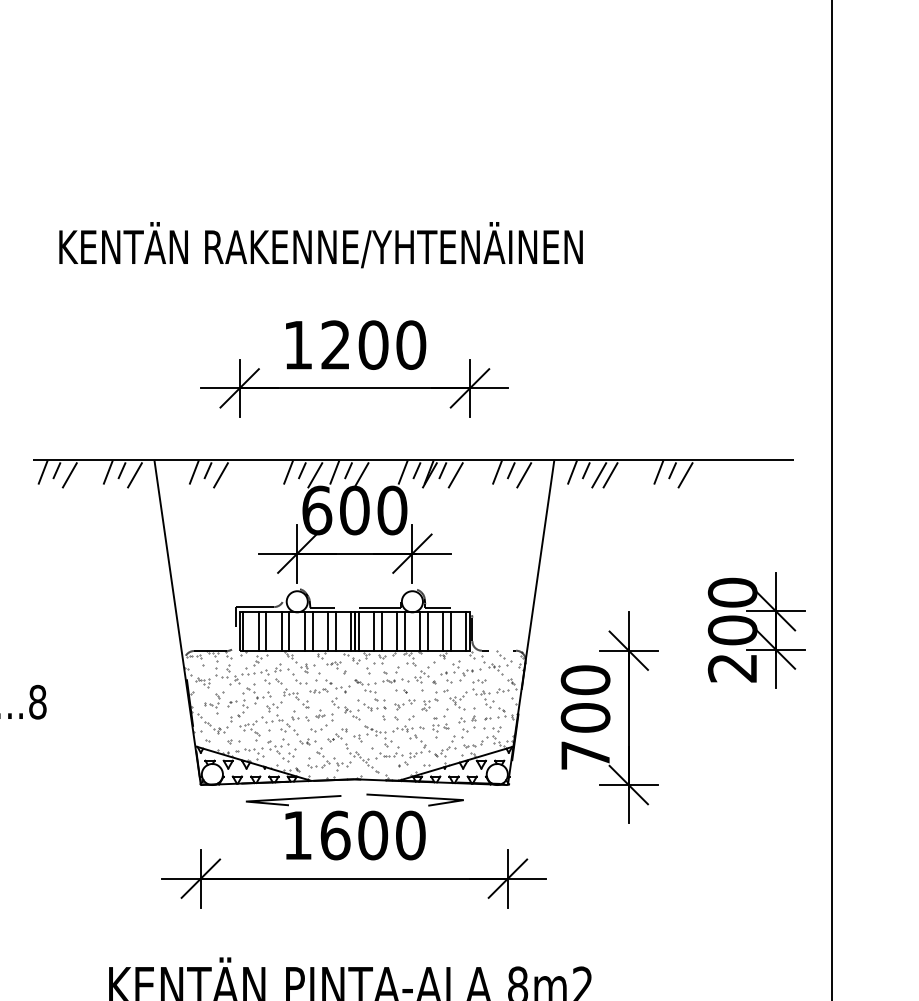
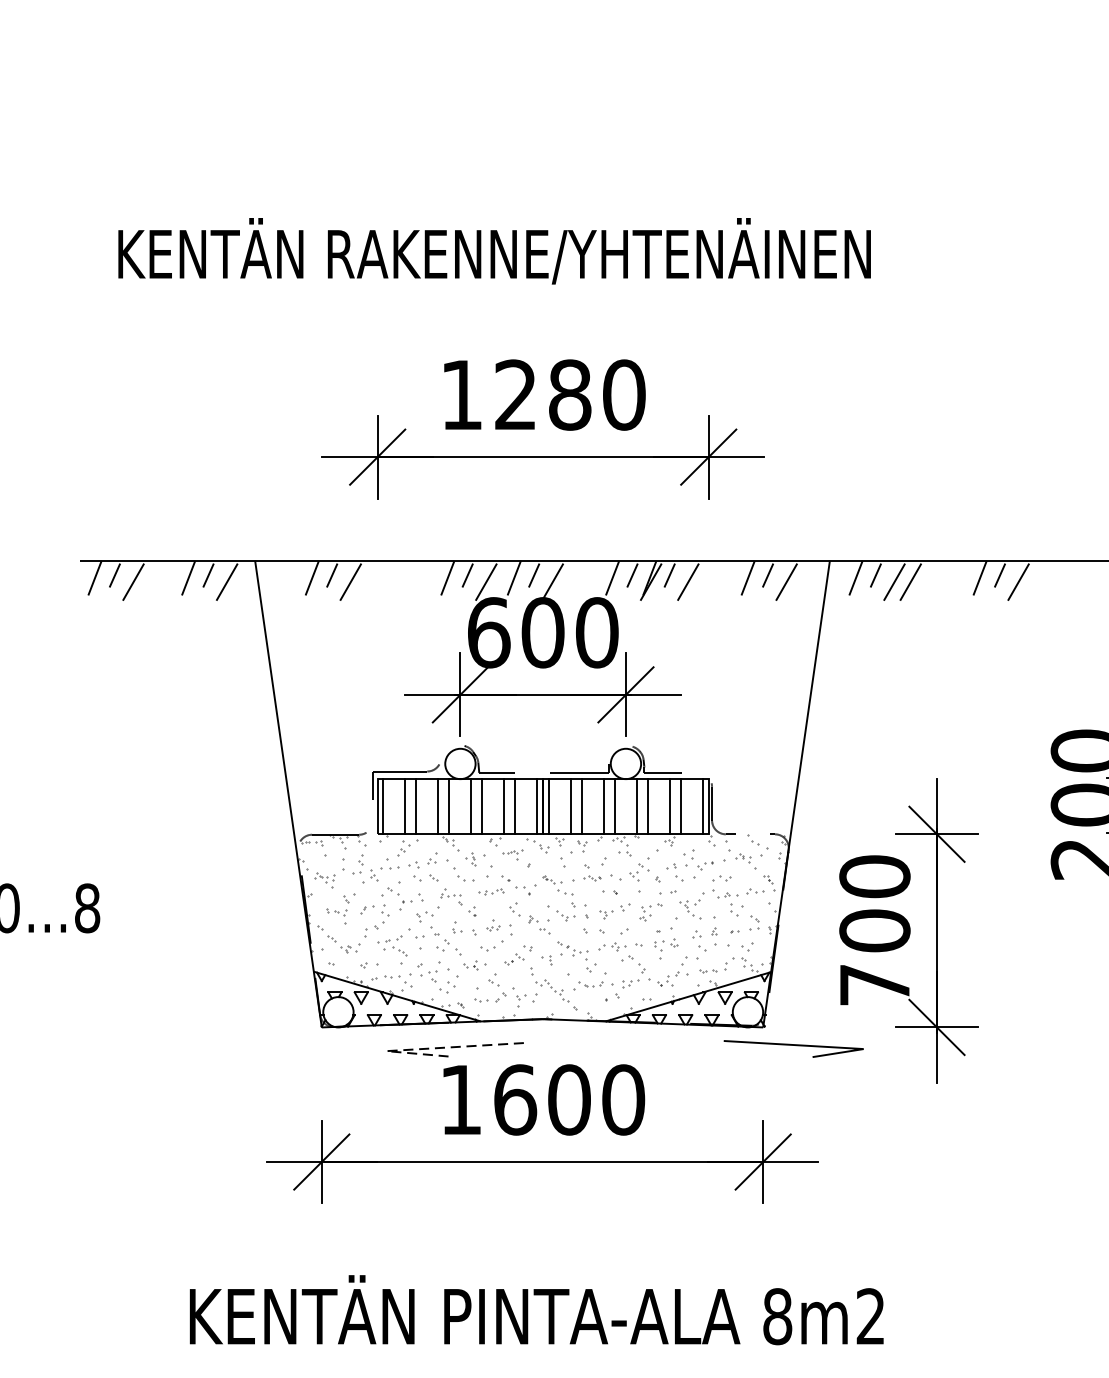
text: (373, 344) -> (569, 394), 1200 -> 1280
line: (414, 798) -> (792, 1046), moved
line: (270, 800) -> (421, 1049), solid -> dashed

